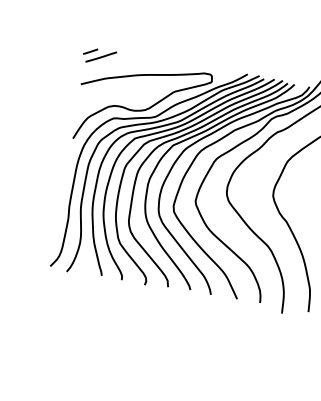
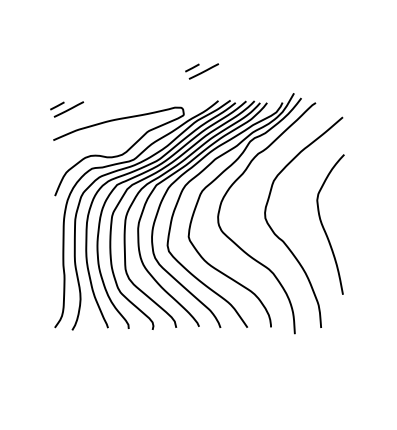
part: (237, 43) -> (202, 71), added

